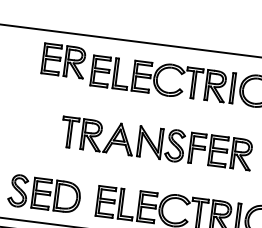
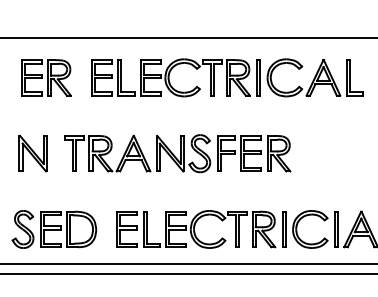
part: (64, 60) -> (46, 77), moved
part: (34, 127) -> (32, 153), added

